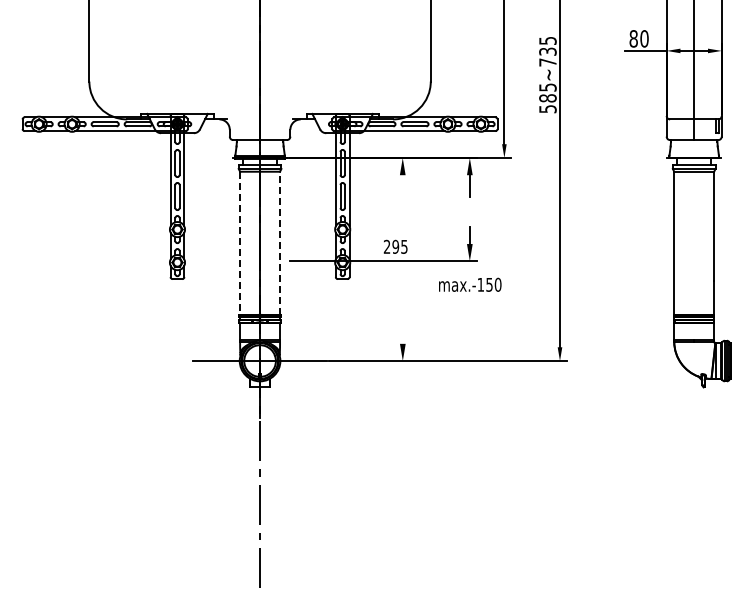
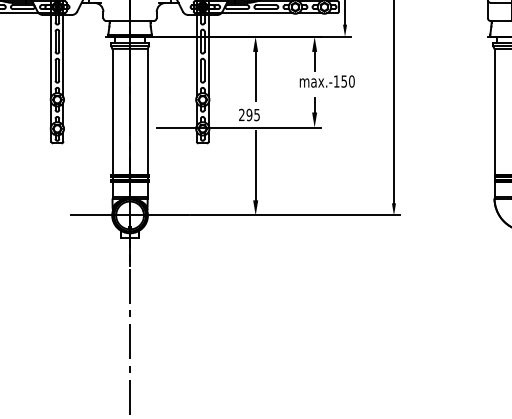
line: (402, 203) -> (255, 76), added
line: (240, 243) -> (112, 112), dashed -> solid
line: (280, 243) -> (148, 112), dashed -> solid
text: (470, 284) -> (327, 81), moved
line: (402, 304) -> (255, 165), added

